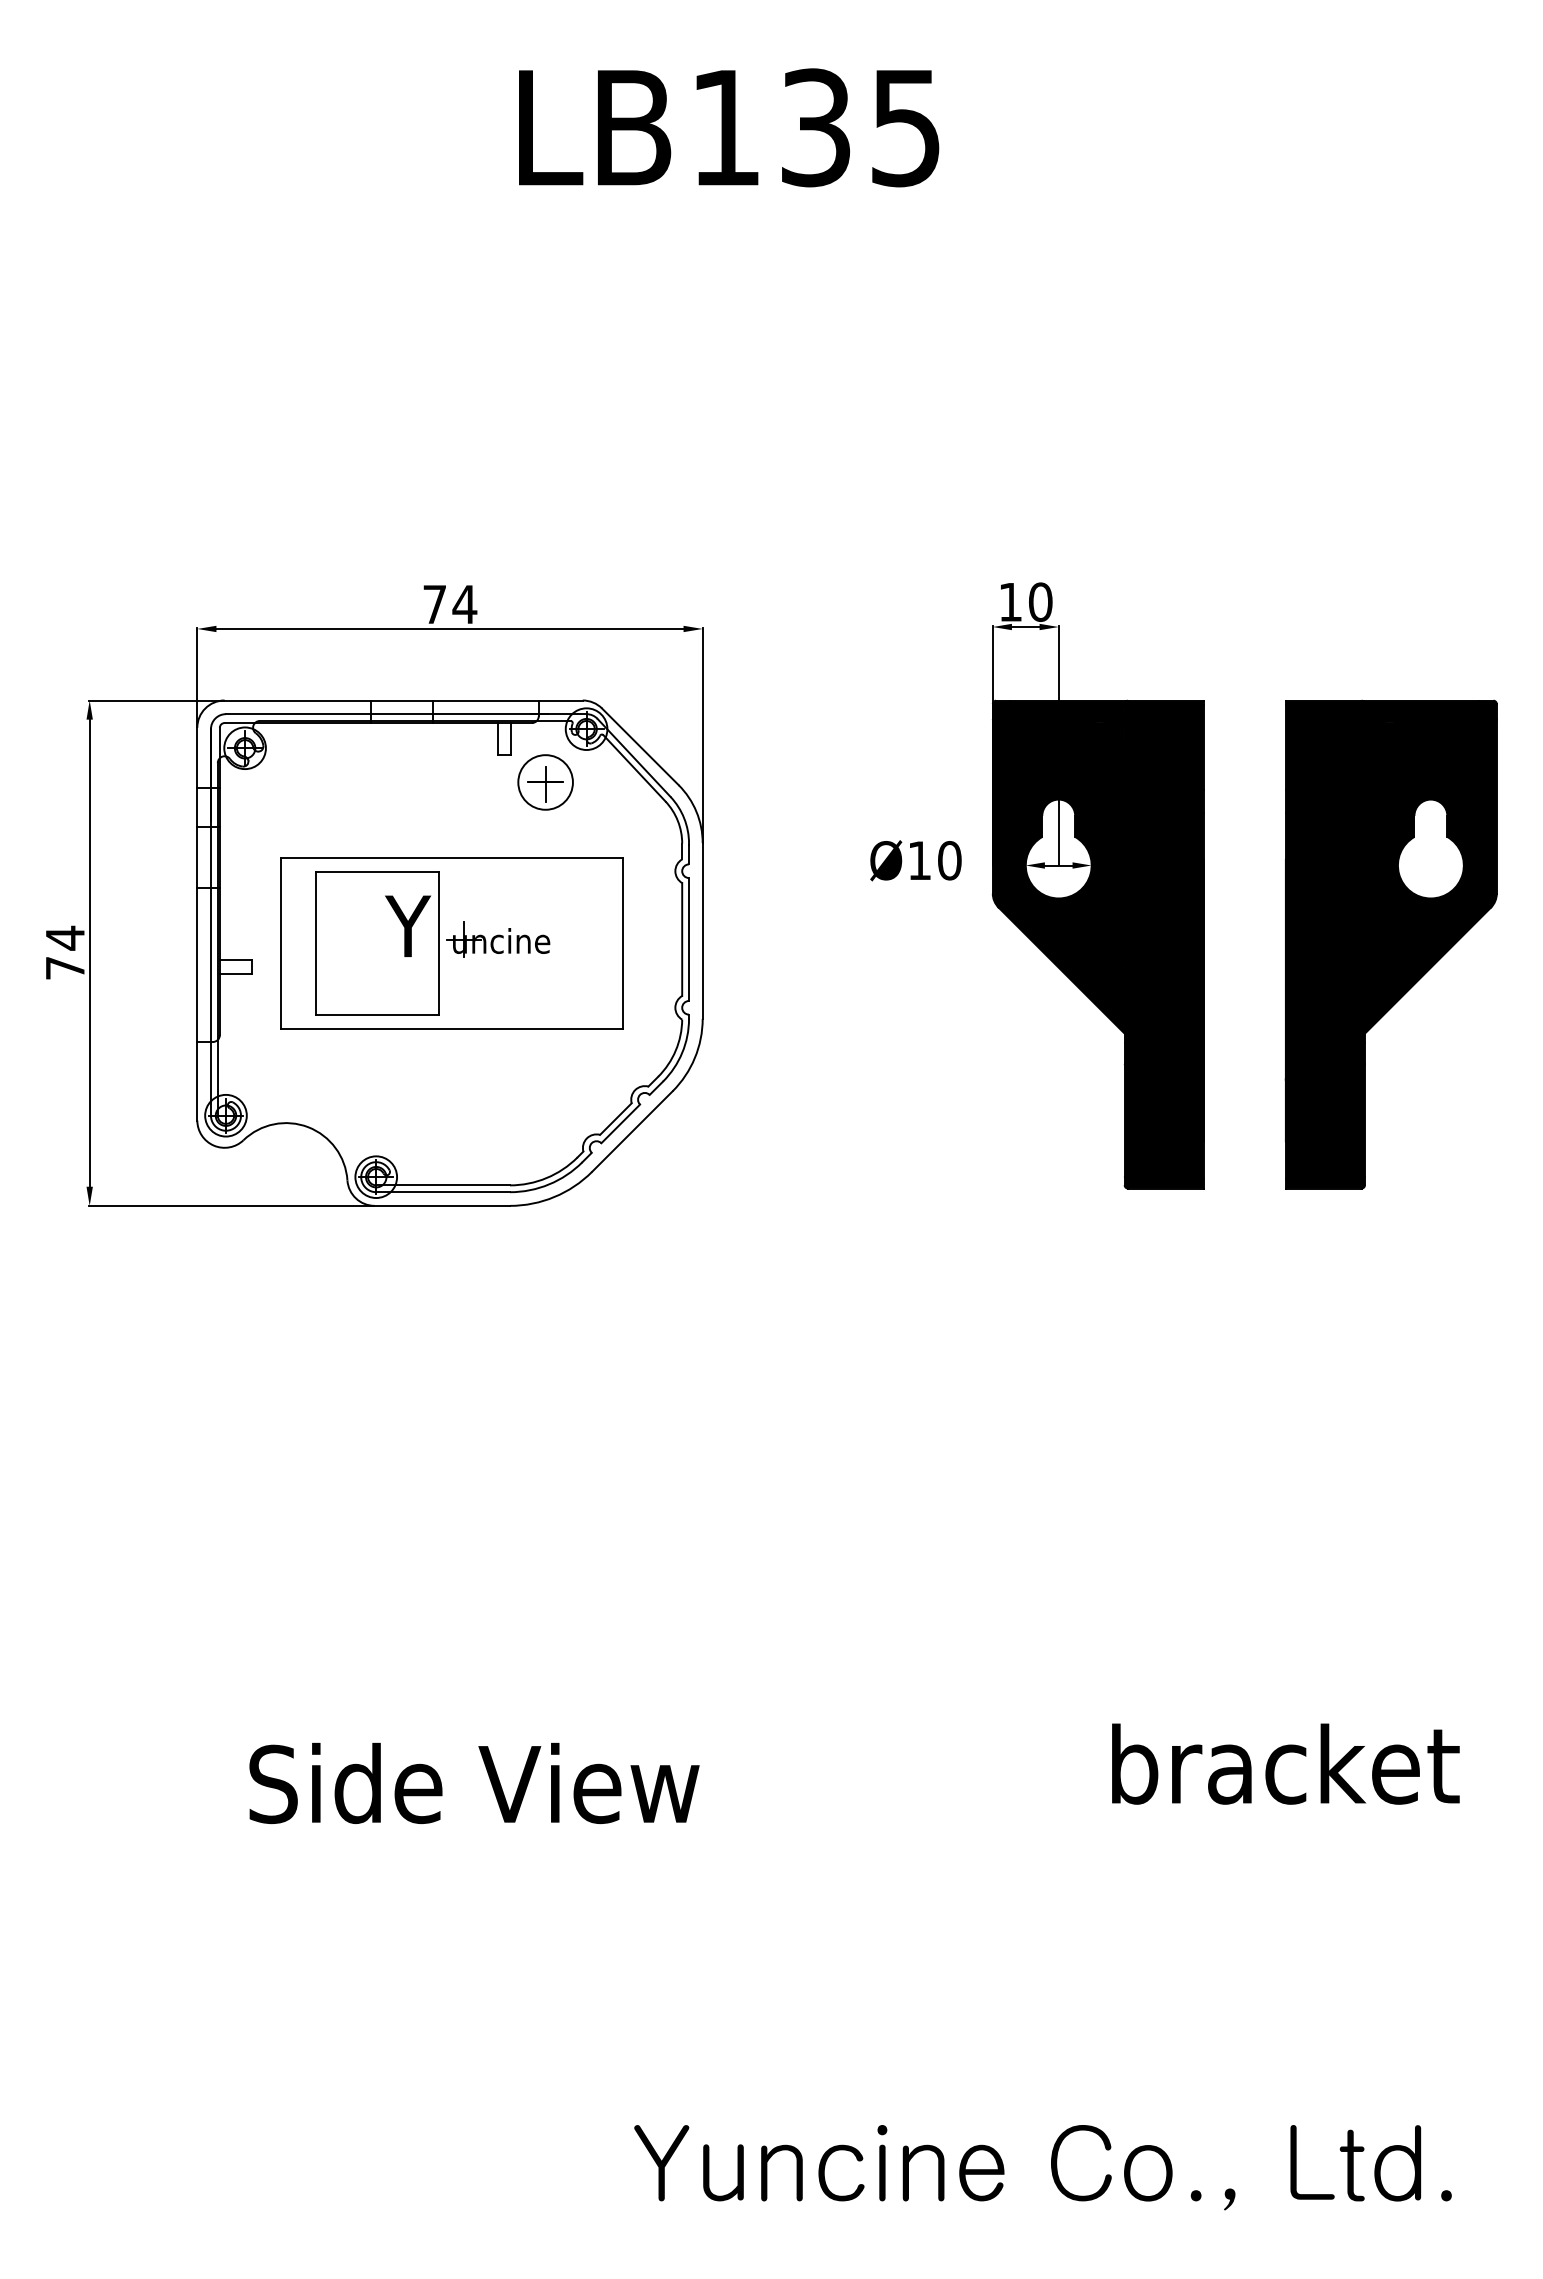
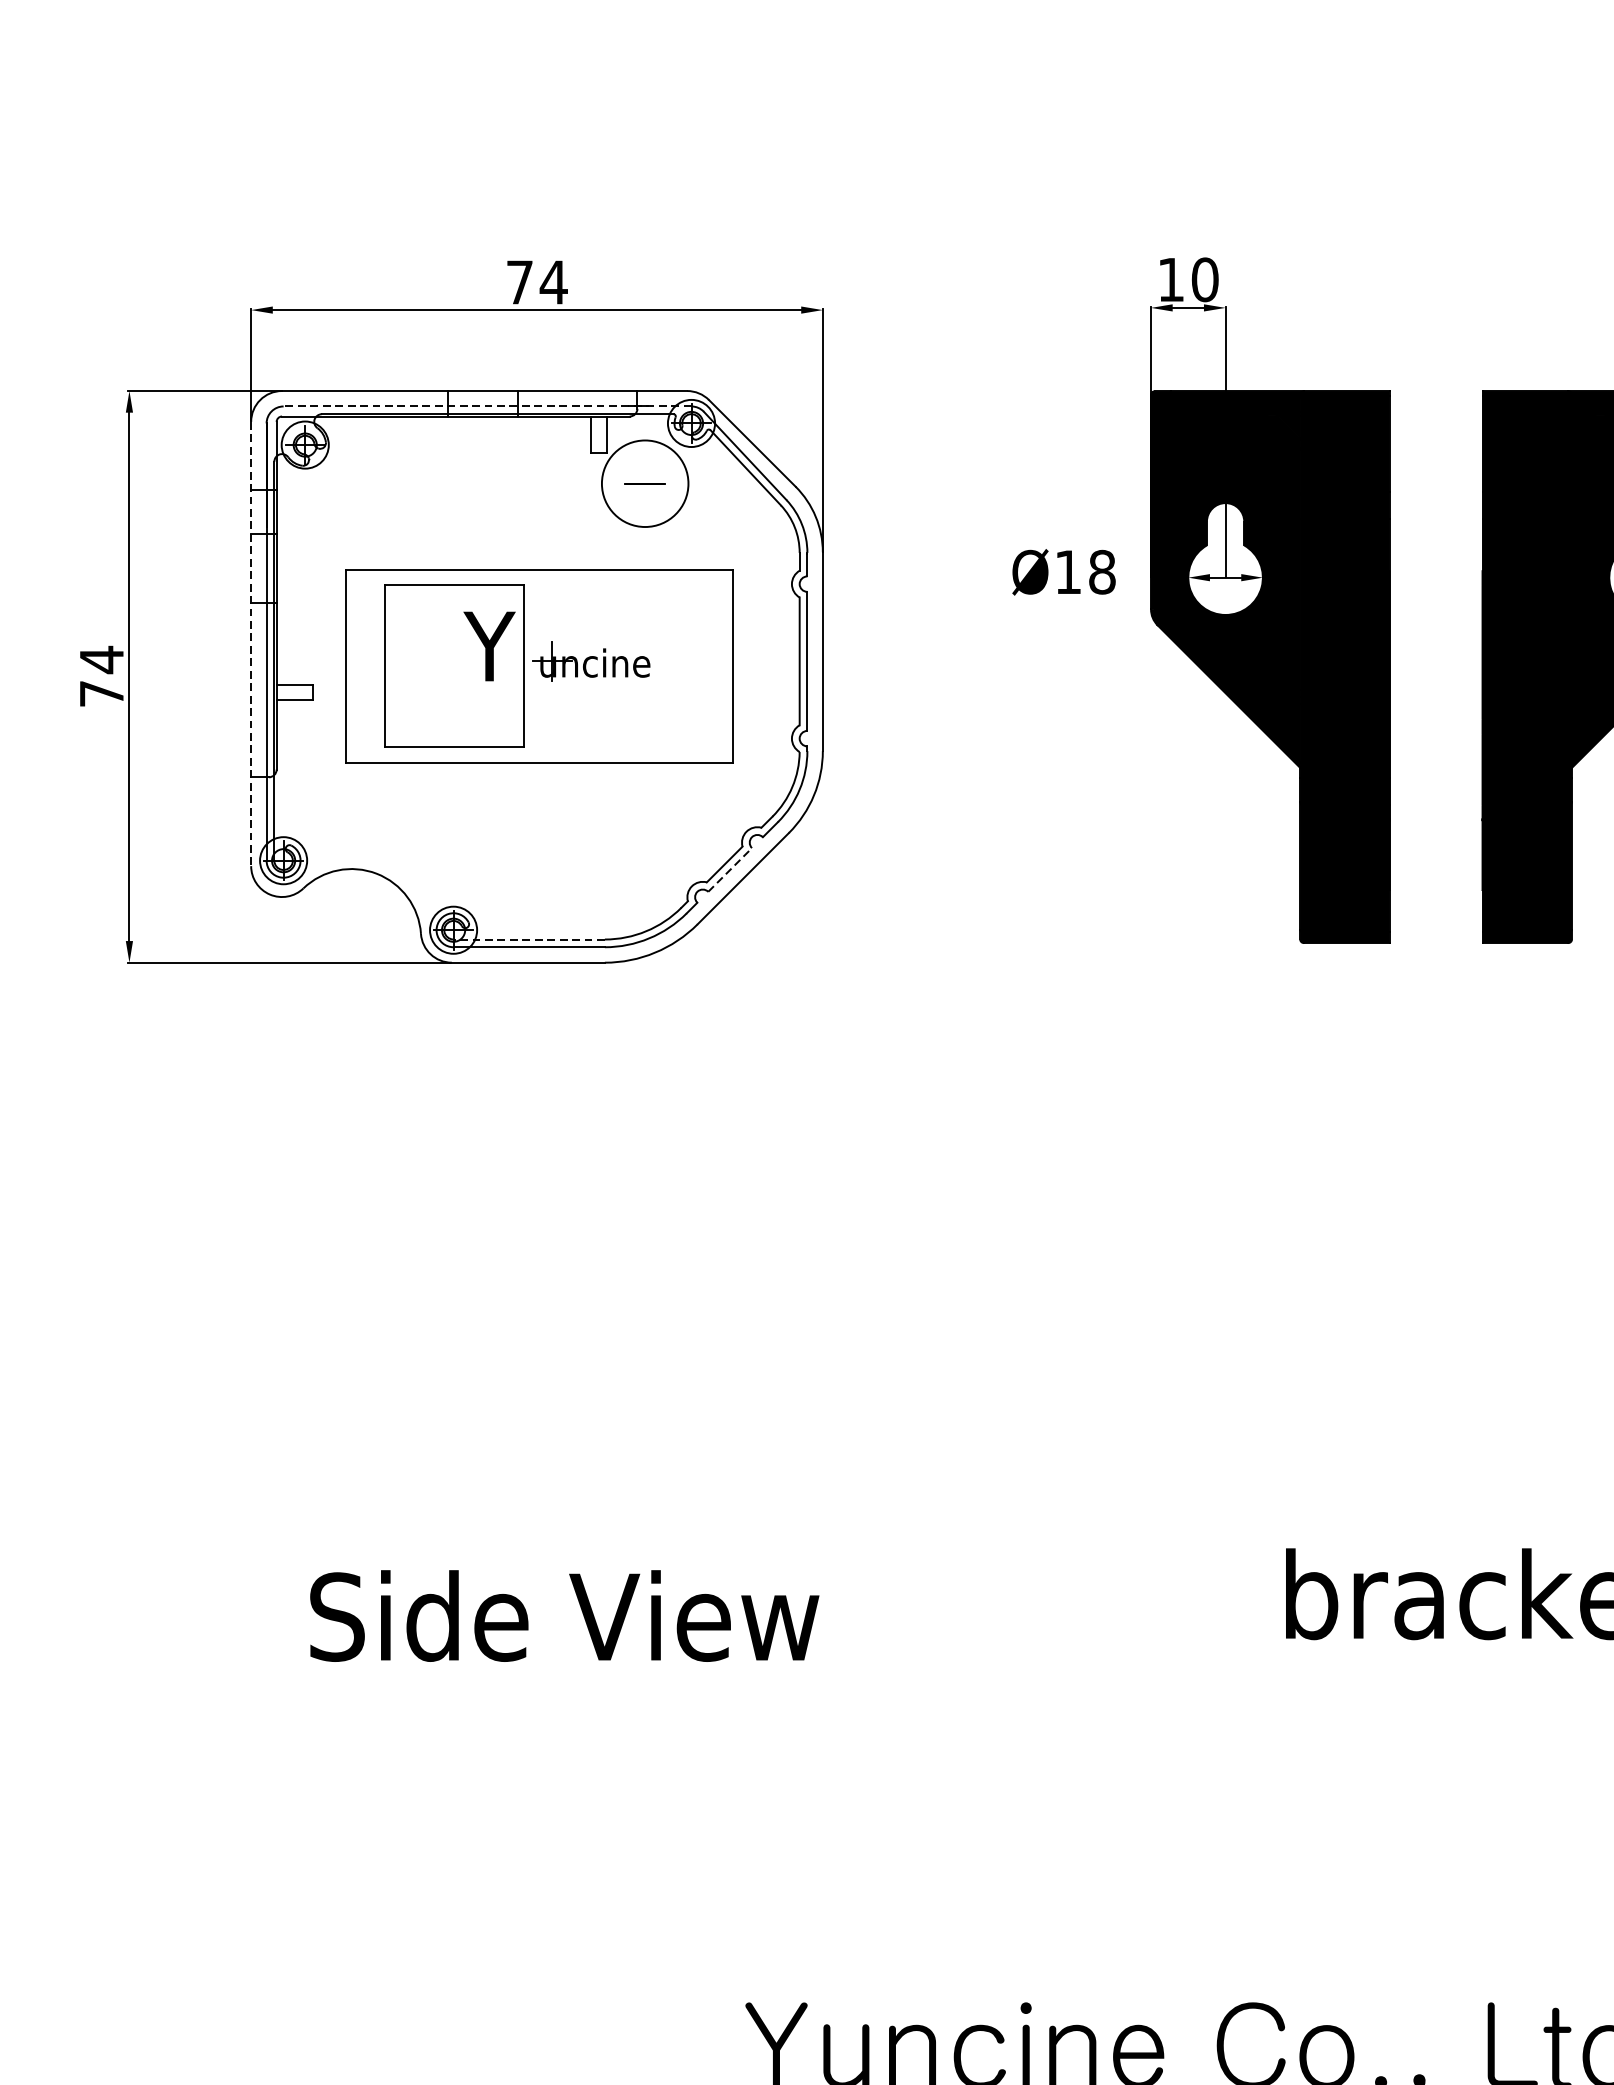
line: (405, 714) -> (486, 406), solid -> dashed
circle: (545, 782) -> (645, 483), size x1.4
line: (545, 784) -> (645, 486), removed
text: (949, 860) -> (1102, 572), Ø10 -> Ø18
line: (197, 924) -> (251, 644), solid -> dashed
line: (621, 1123) -> (731, 869), solid -> dashed
line: (443, 1185) -> (529, 939), solid -> dashed

